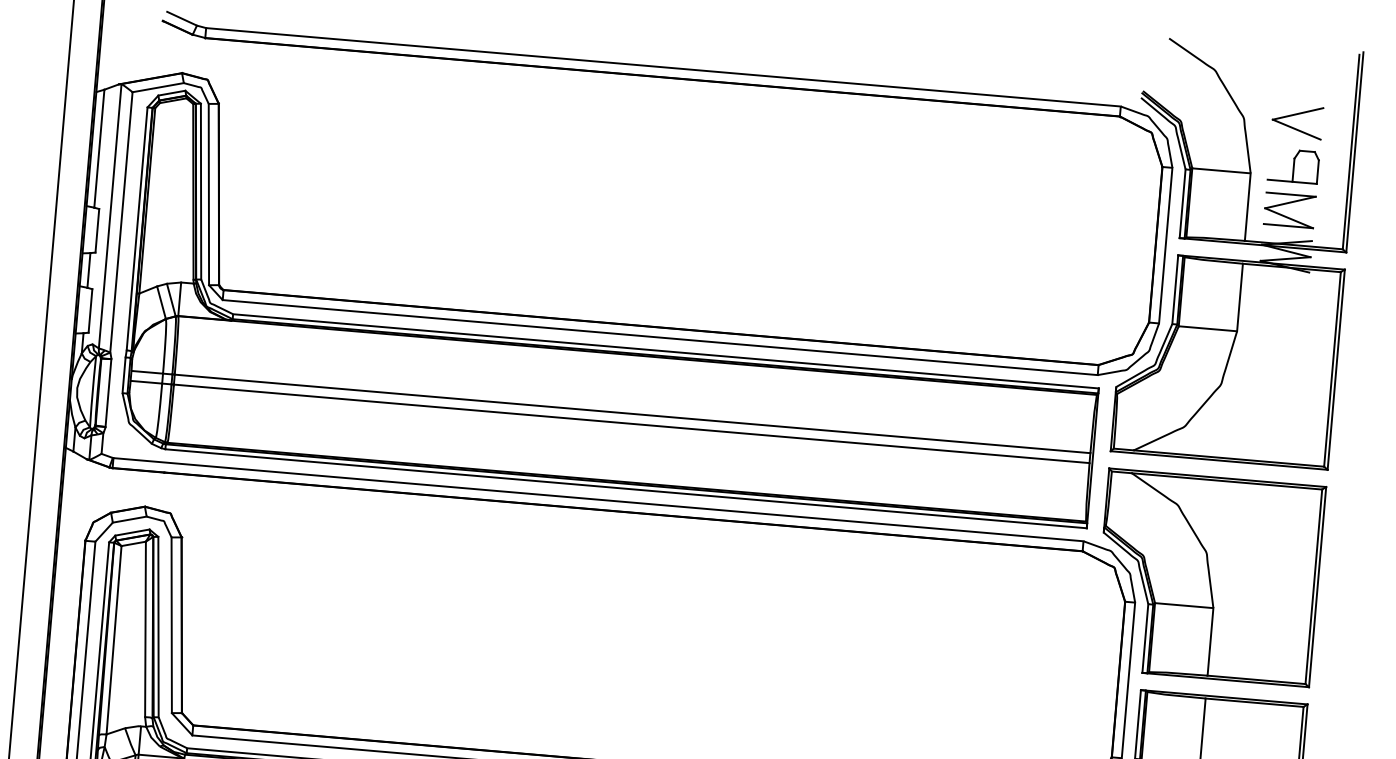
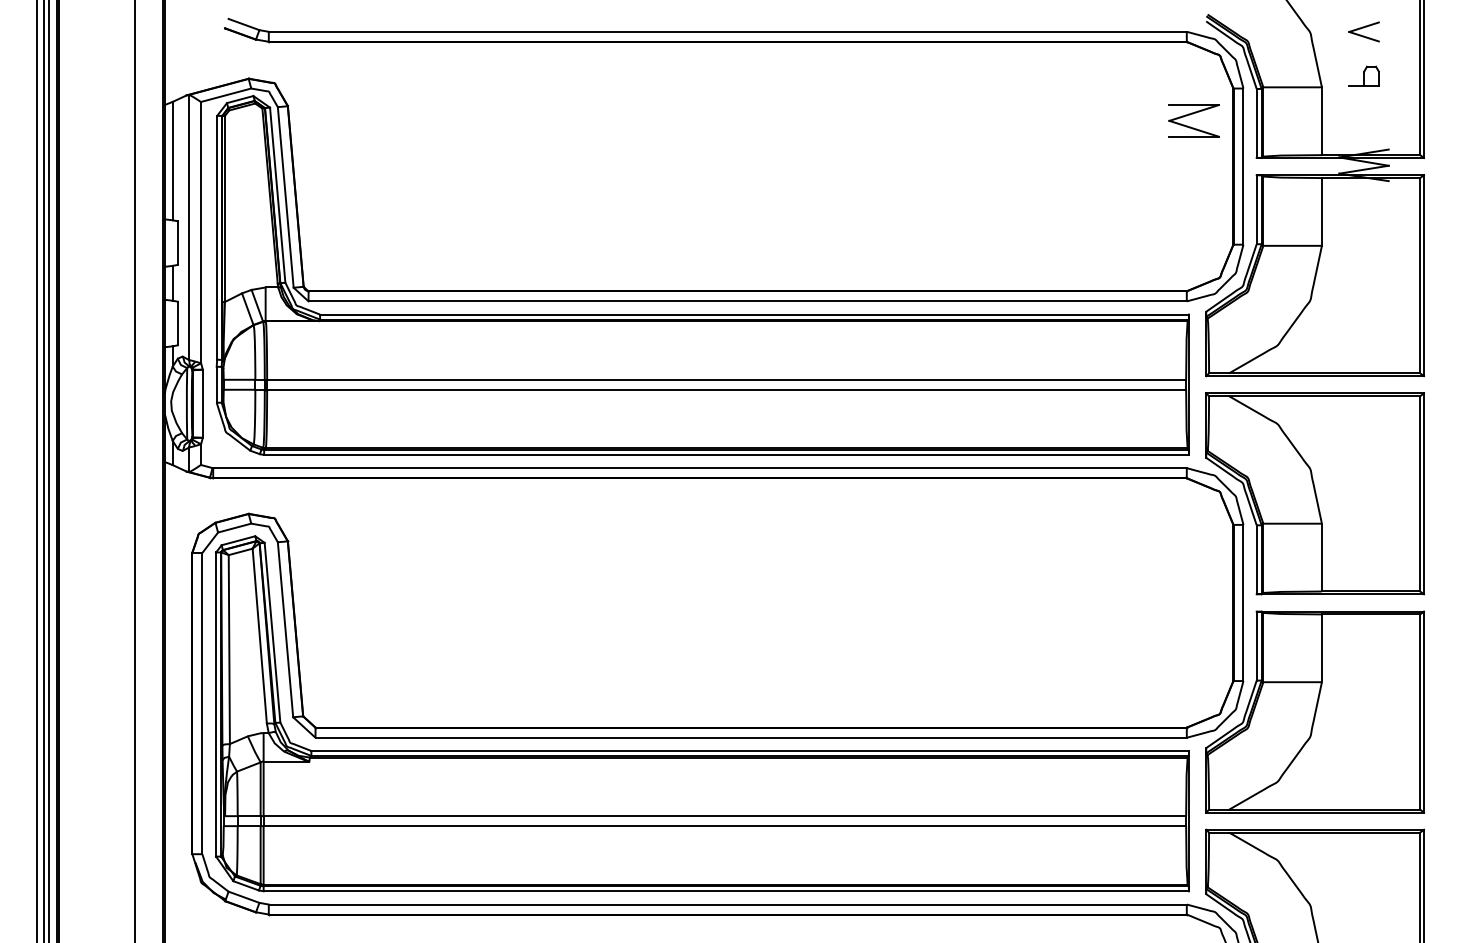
part: (1296, 121) -> (1363, 31), size x0.6
part: (1293, 165) -> (1363, 75), size x0.6
part: (1289, 209) -> (1193, 120), moved

